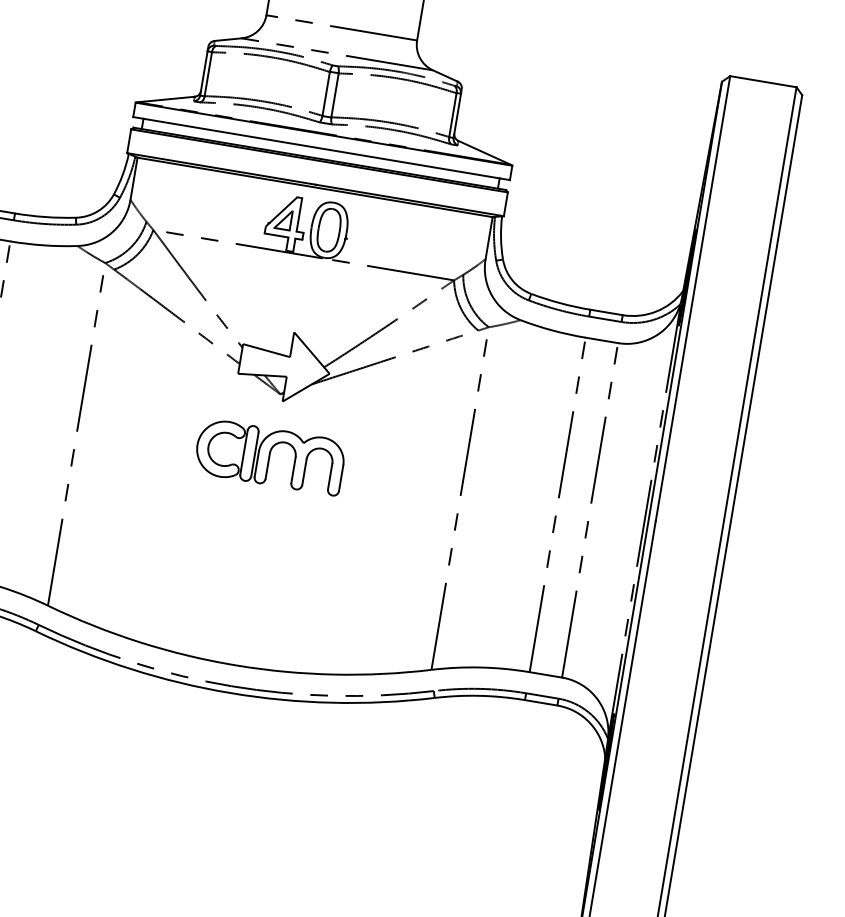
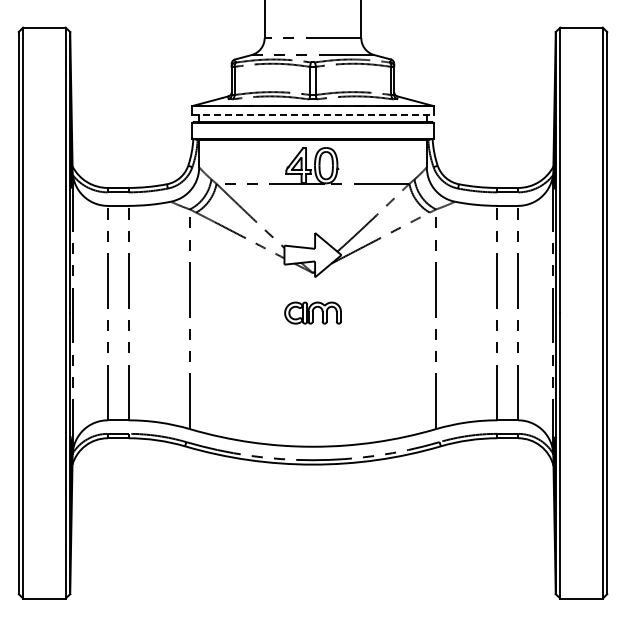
line: (320, 148) -> (312, 115), solid -> dashed
part: (269, 455) -> (312, 312), size x0.6

